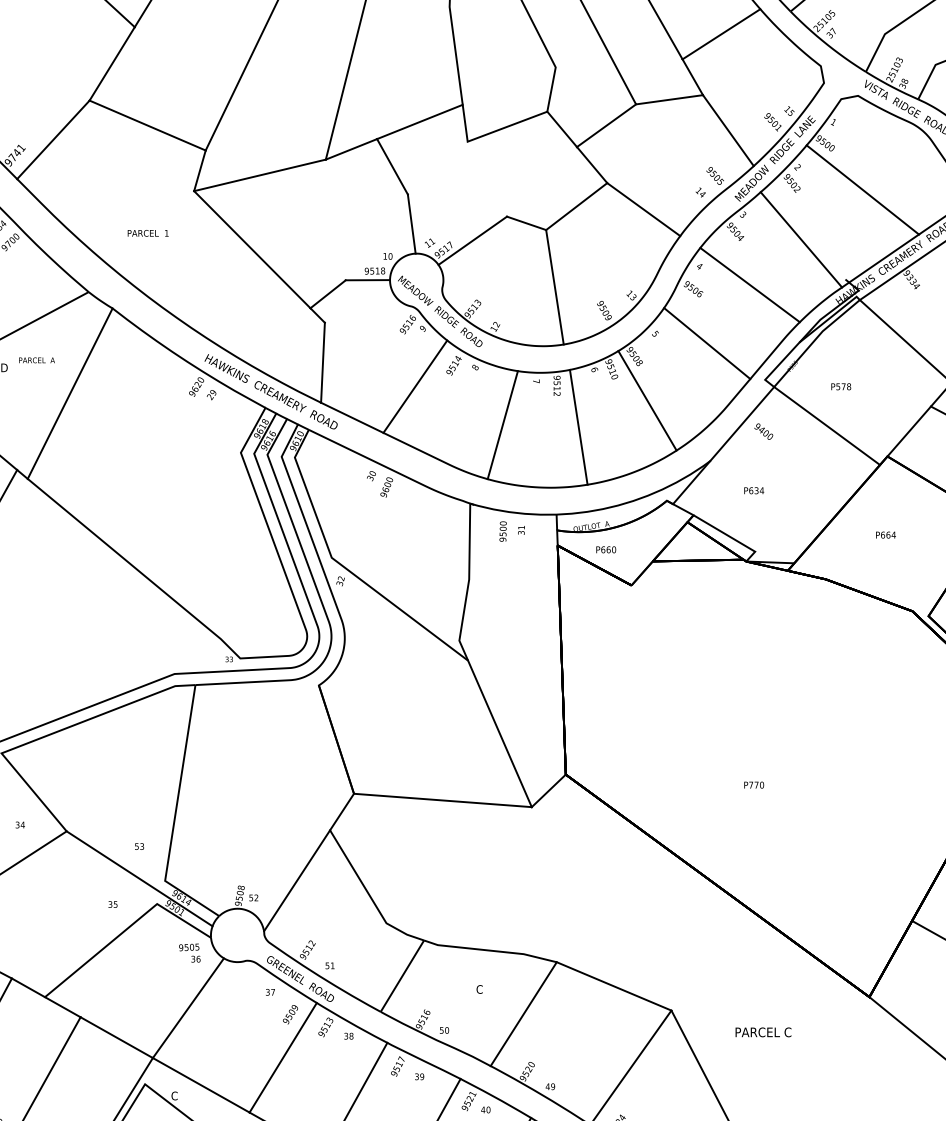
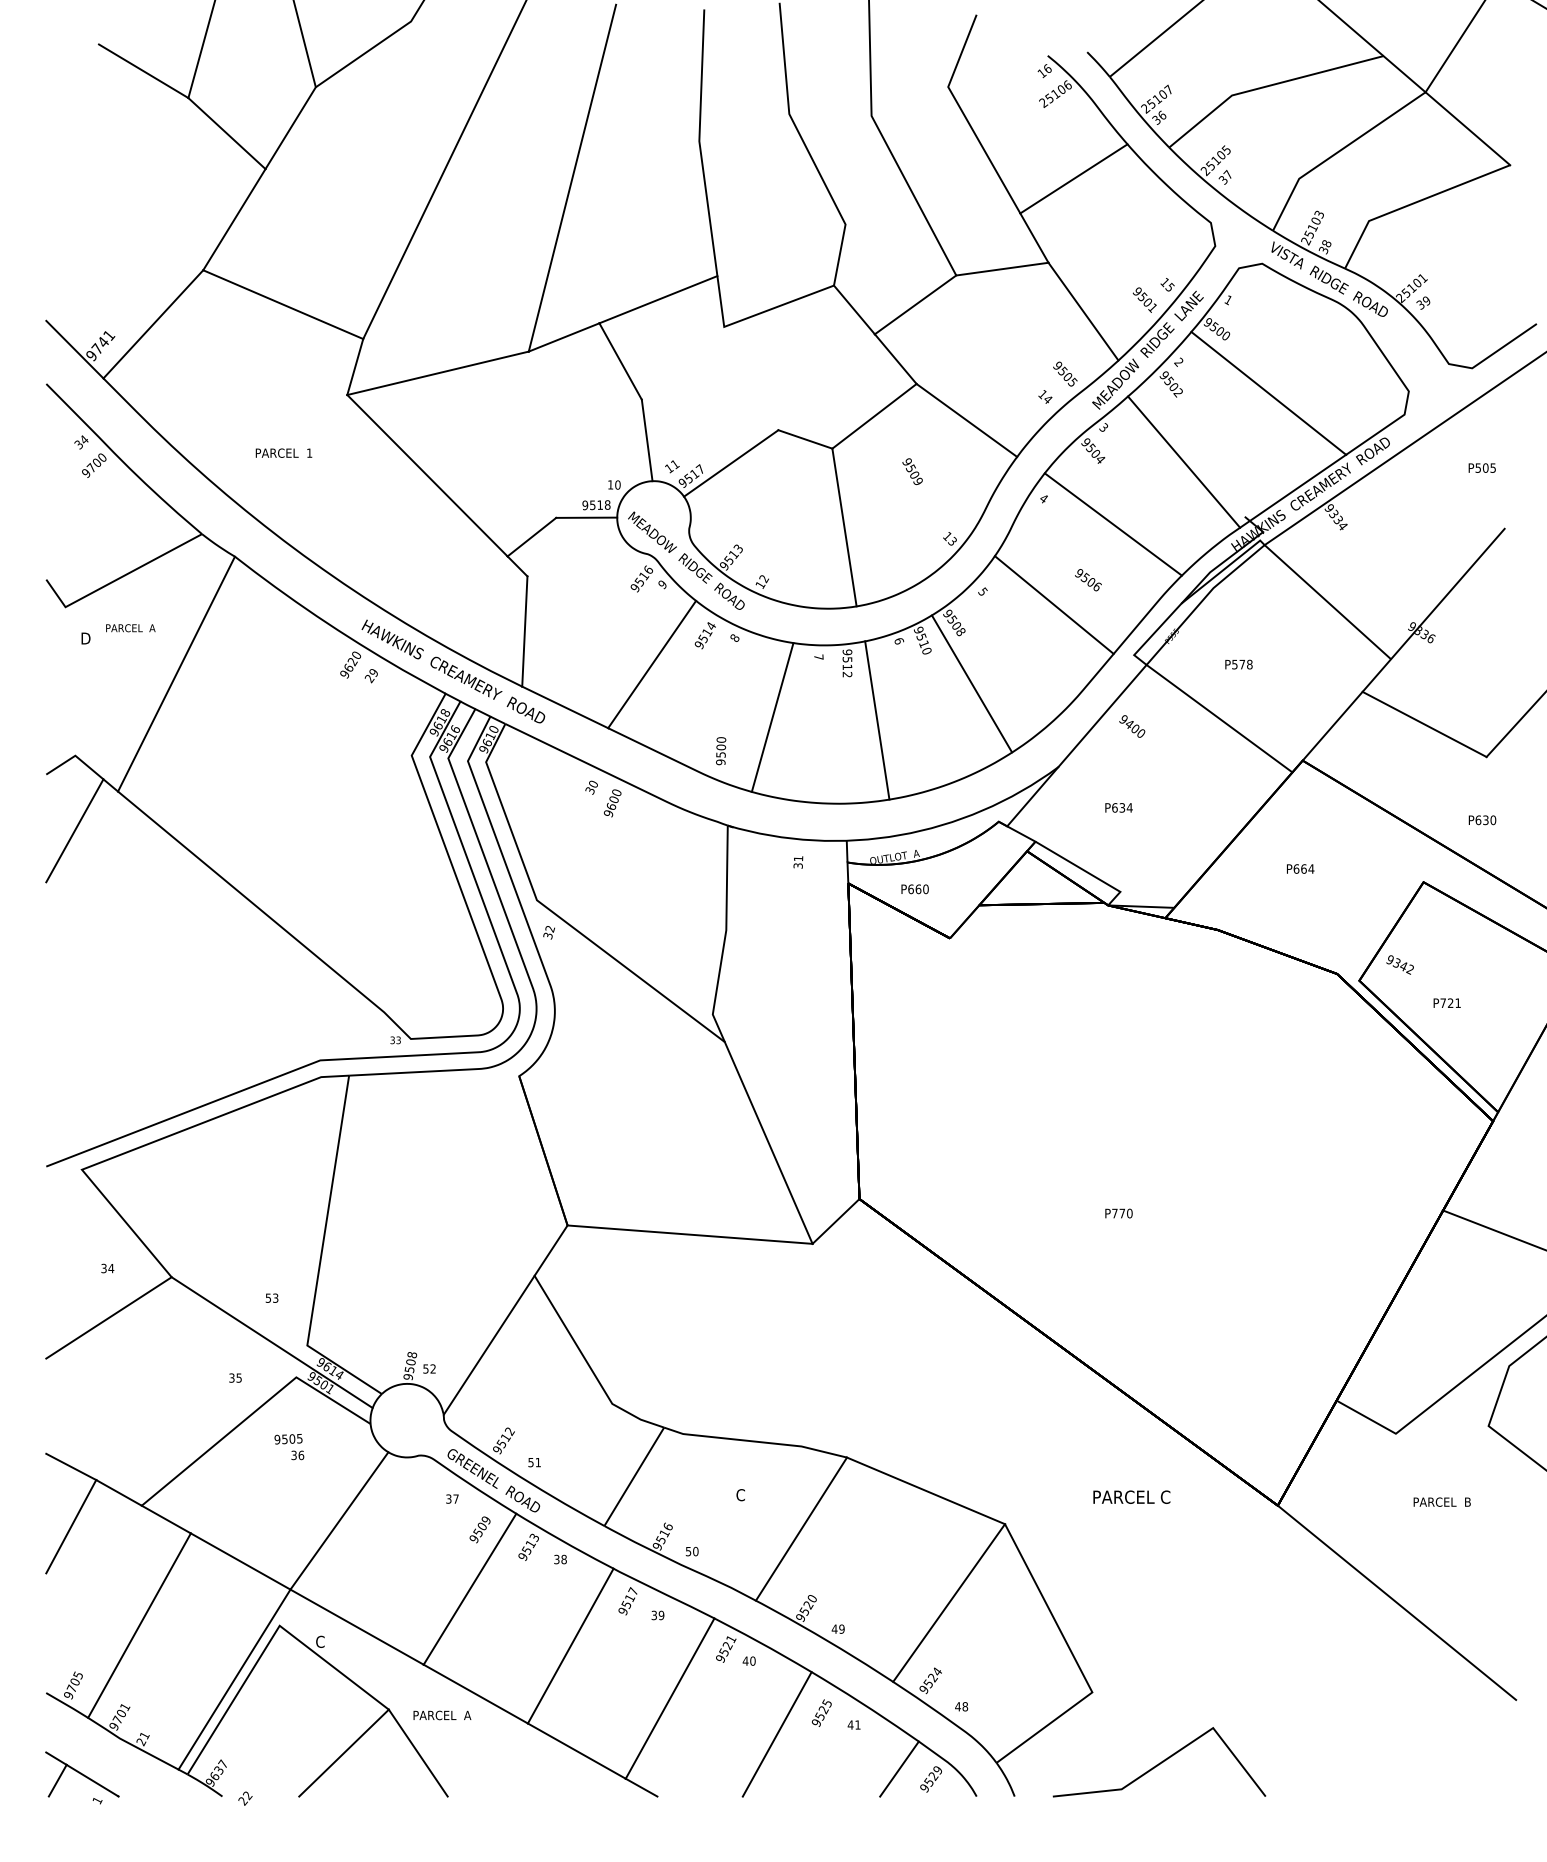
text: (693, 289) -> (1088, 580), moved
text: (604, 310) -> (912, 471), moved
text: (503, 531) -> (721, 751), moved
text: (189, 953) -> (289, 1447), moved
text: (763, 1031) -> (1131, 1496), moved

